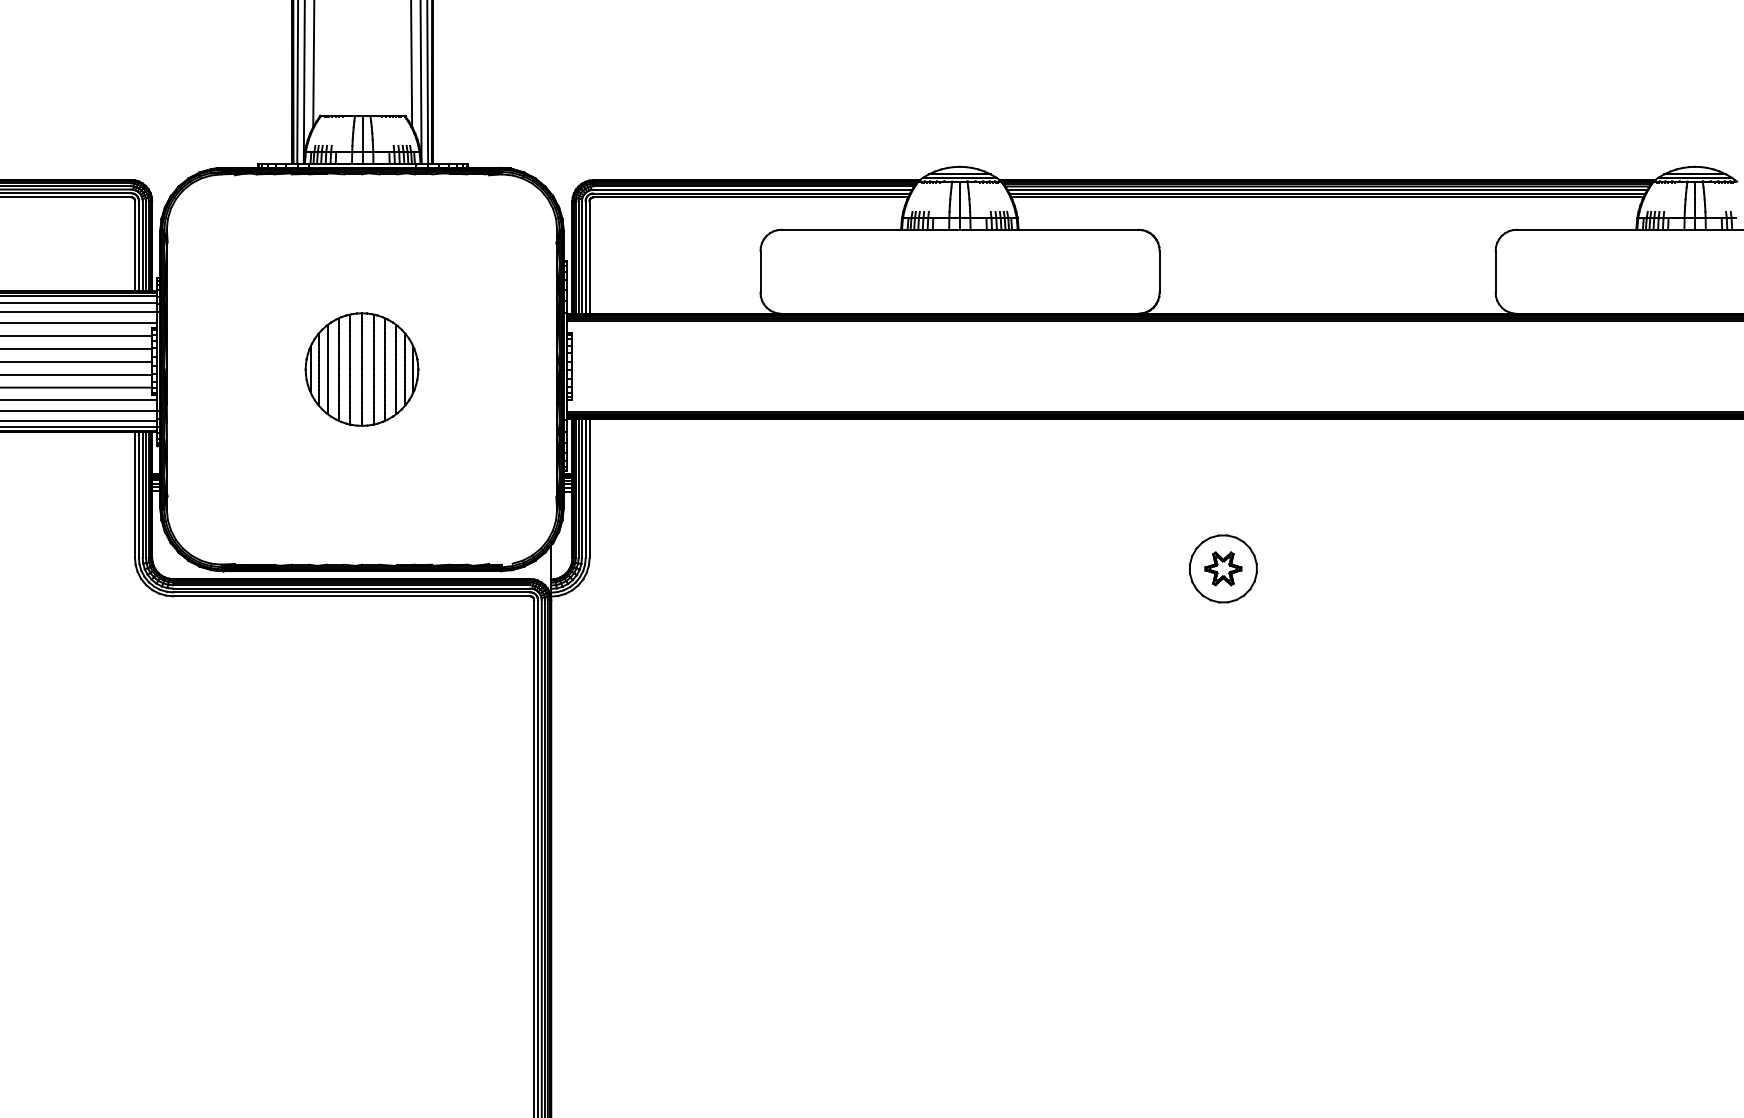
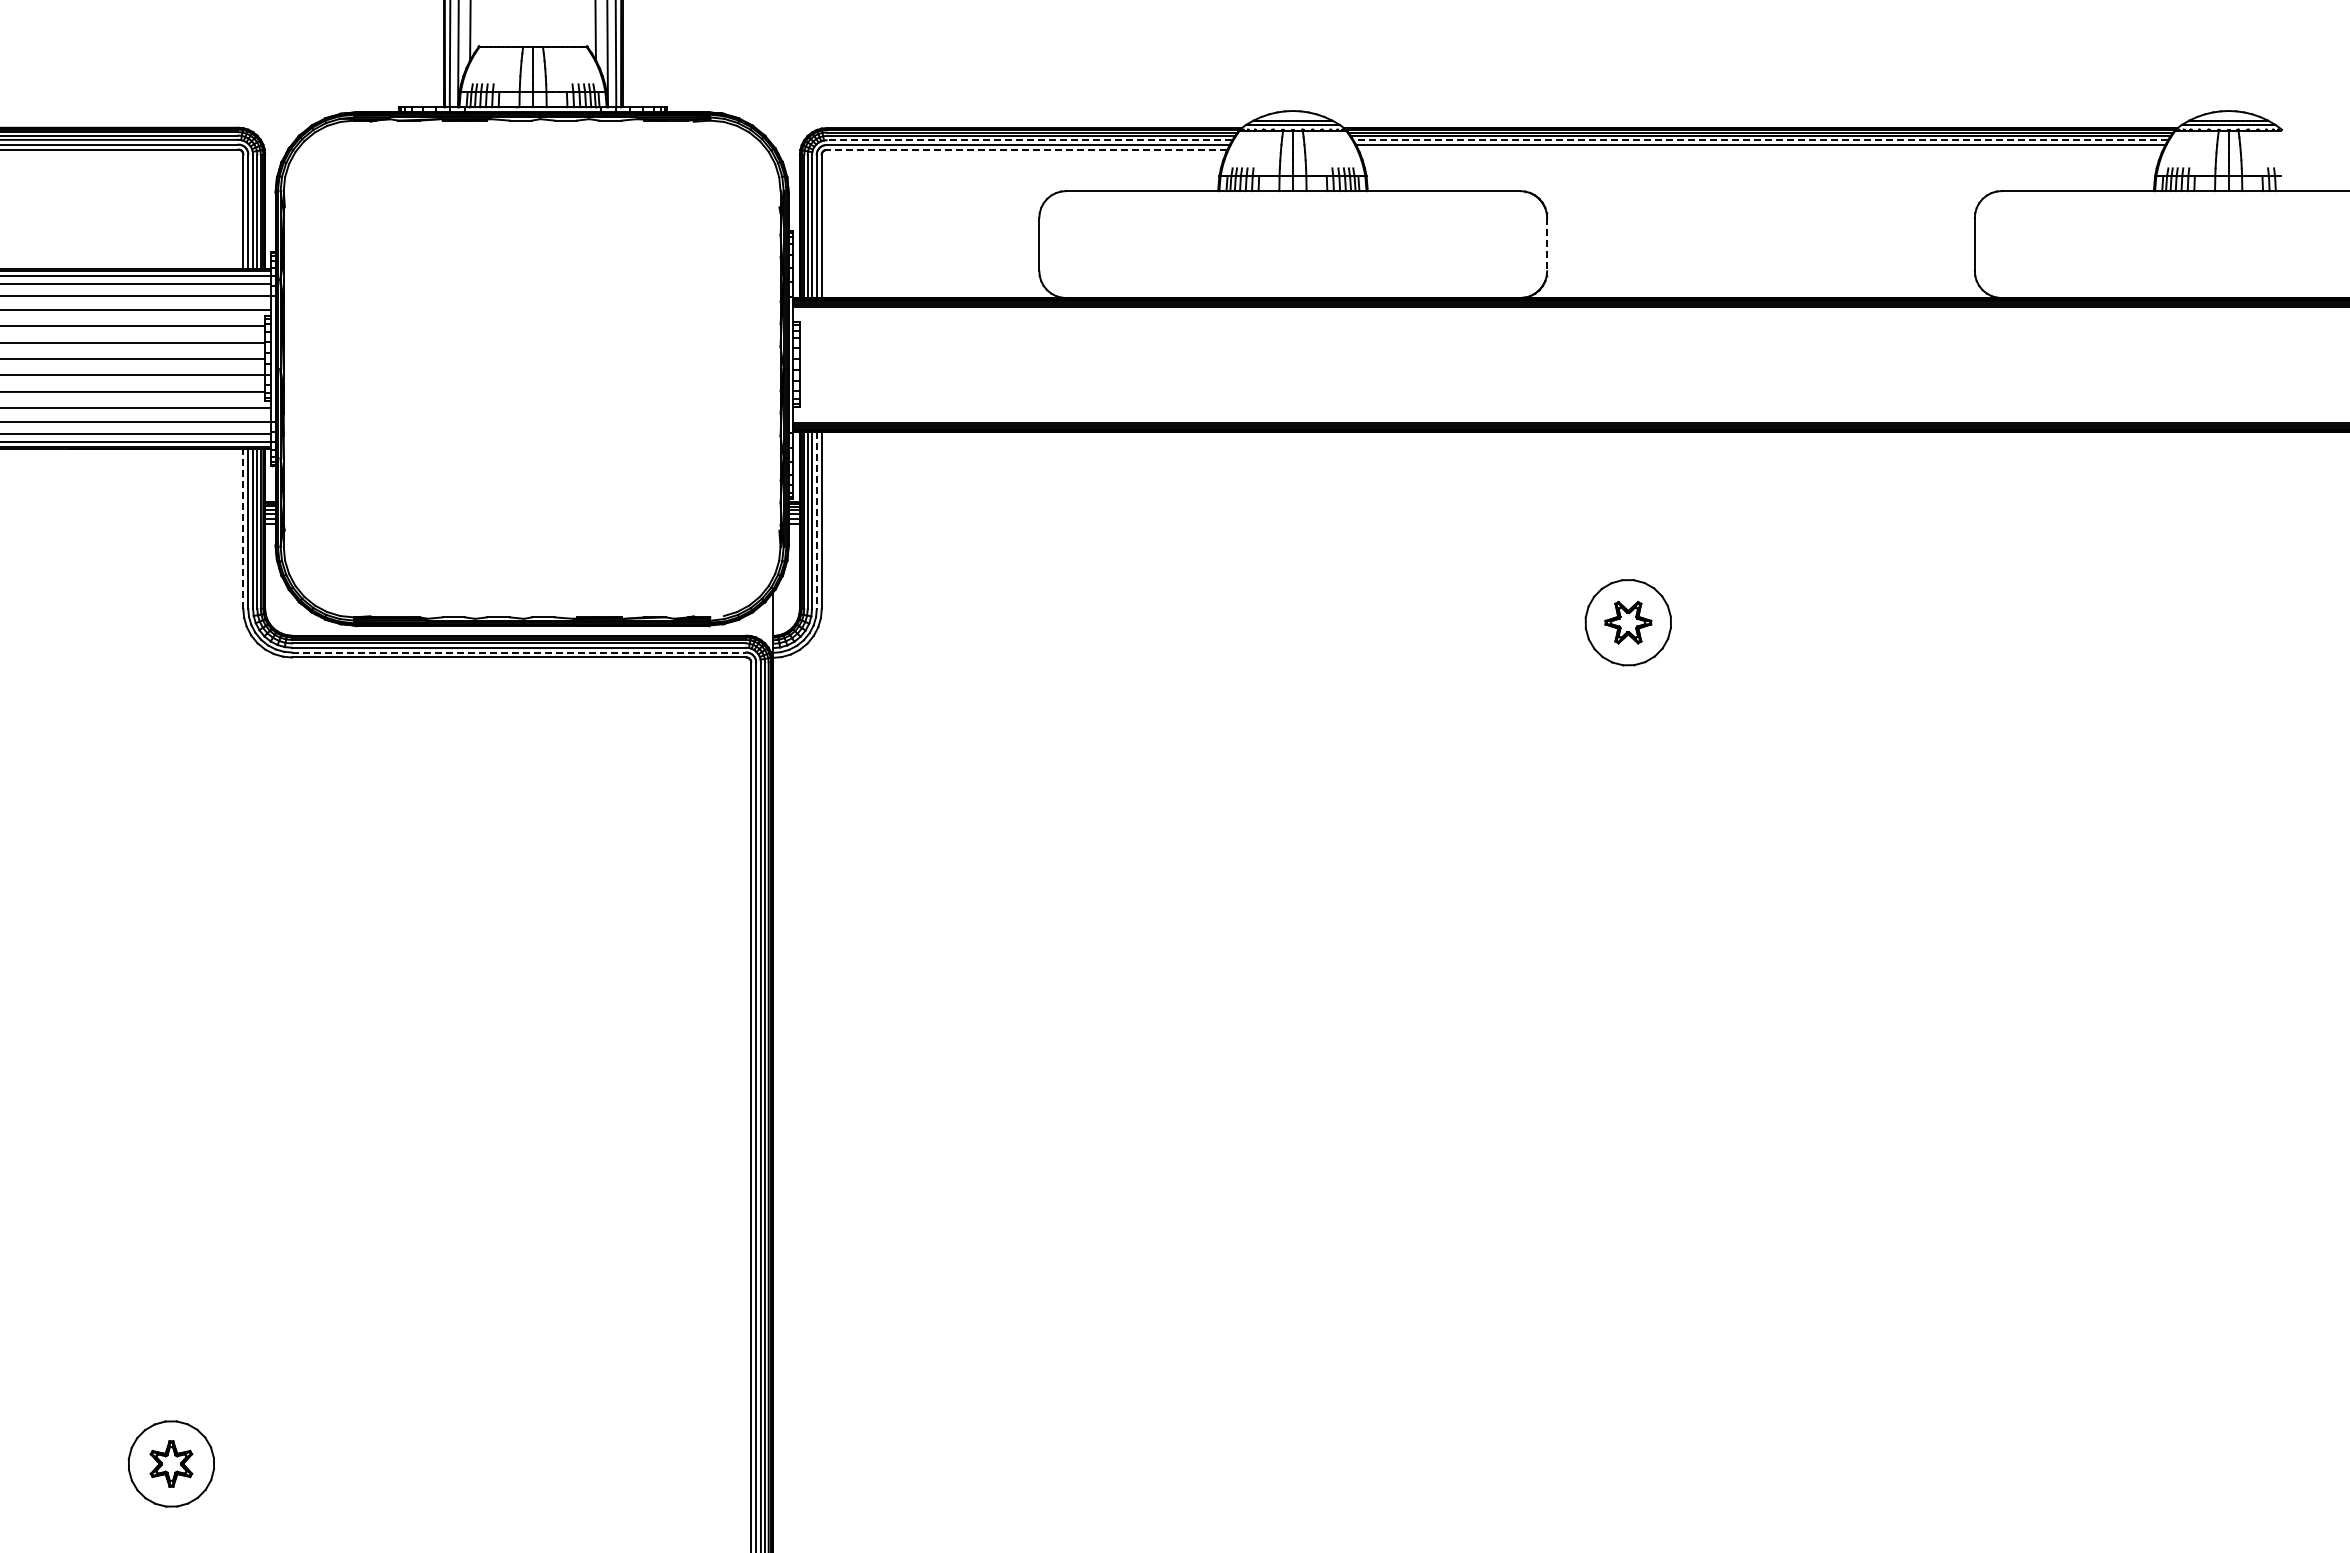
line: (752, 190) -> (1029, 140), solid -> dashed
line: (1327, 190) -> (1760, 140), solid -> dashed
line: (750, 197) -> (1026, 150), solid -> dashed
line: (1327, 197) -> (1760, 150), removed
line: (1159, 271) -> (1547, 244), solid -> dashed
part: (361, 369) -> (531, 368), removed
line: (585, 488) -> (816, 520), solid -> dashed
line: (135, 494) -> (243, 528), solid -> dashed
line: (352, 592) -> (519, 652), solid -> dashed

